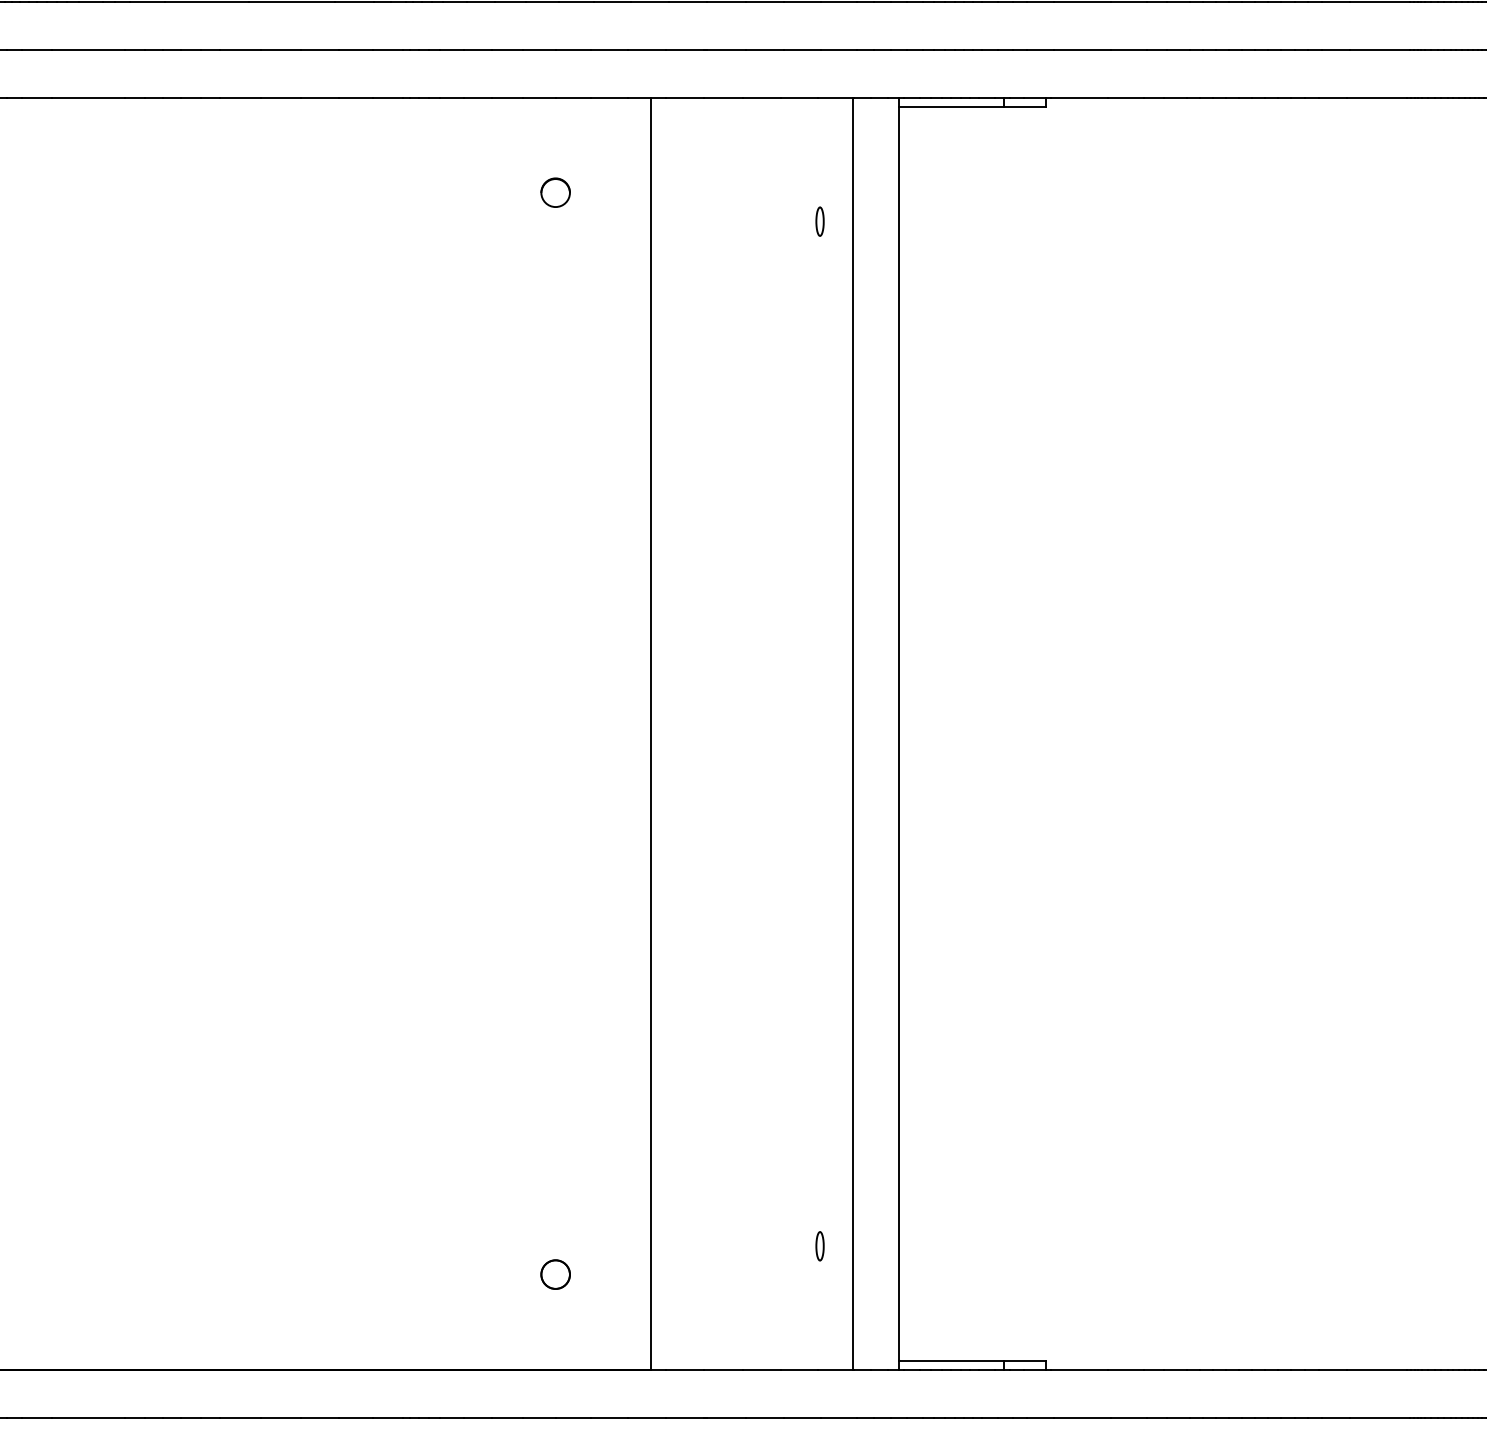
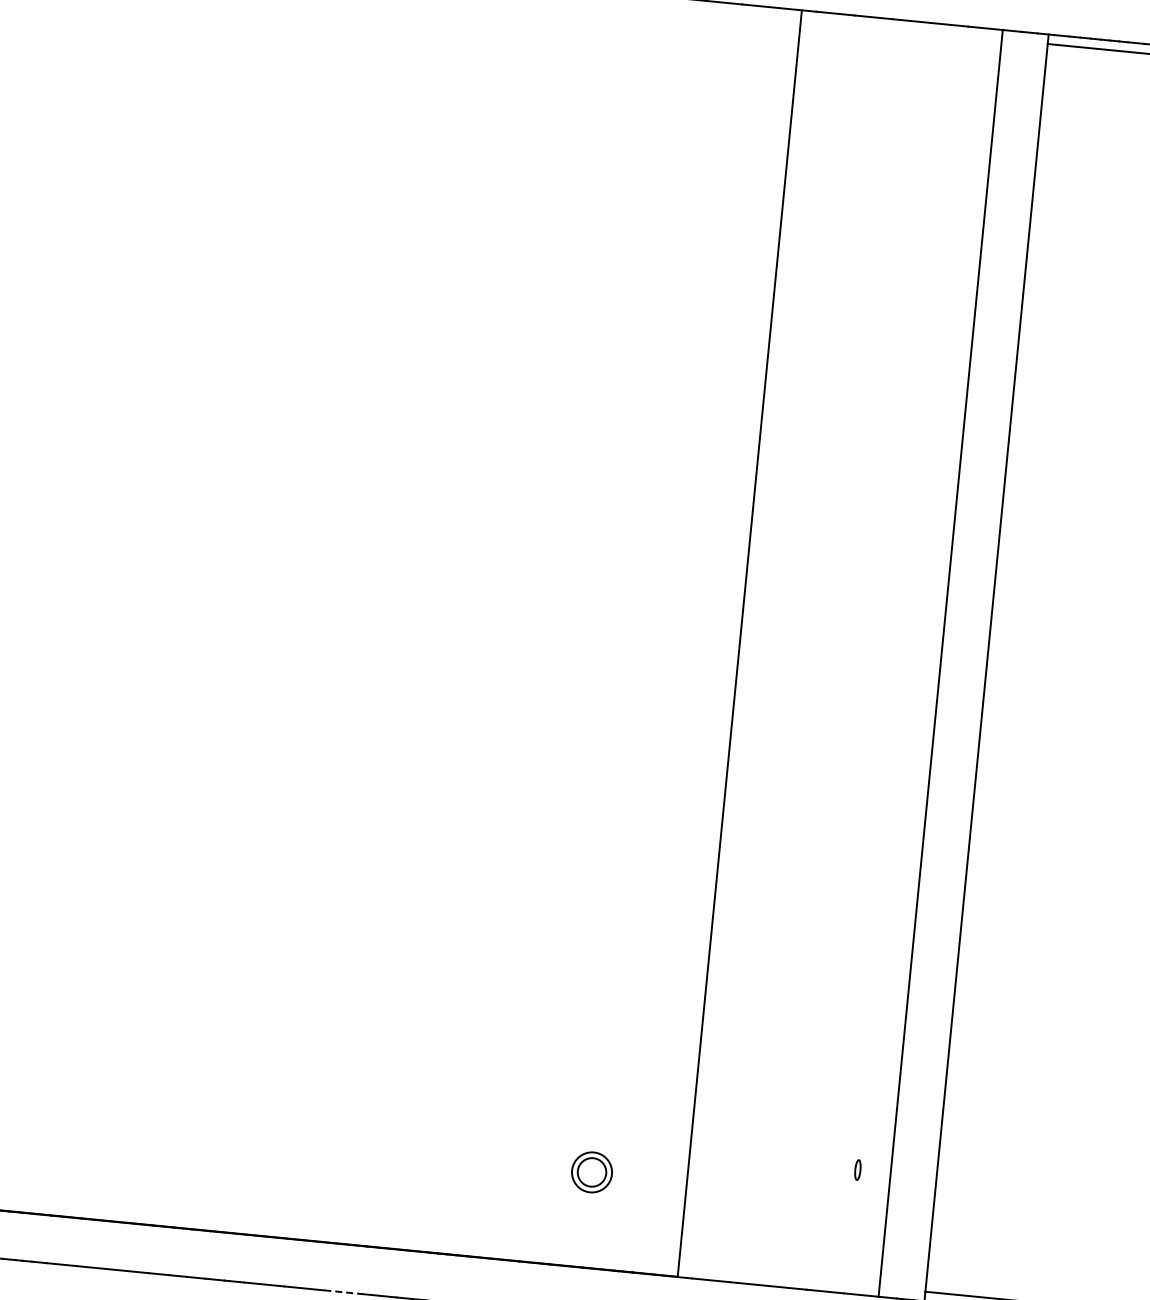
circle: (555, 192) -> (697, 95), removed
part: (819, 221) -> (957, 150), removed
part: (819, 1246) -> (857, 1170), size x0.7
circle: (555, 1274) -> (591, 1172), size x1.4
line: (320, 1418) -> (343, 1292), solid -> dashed

